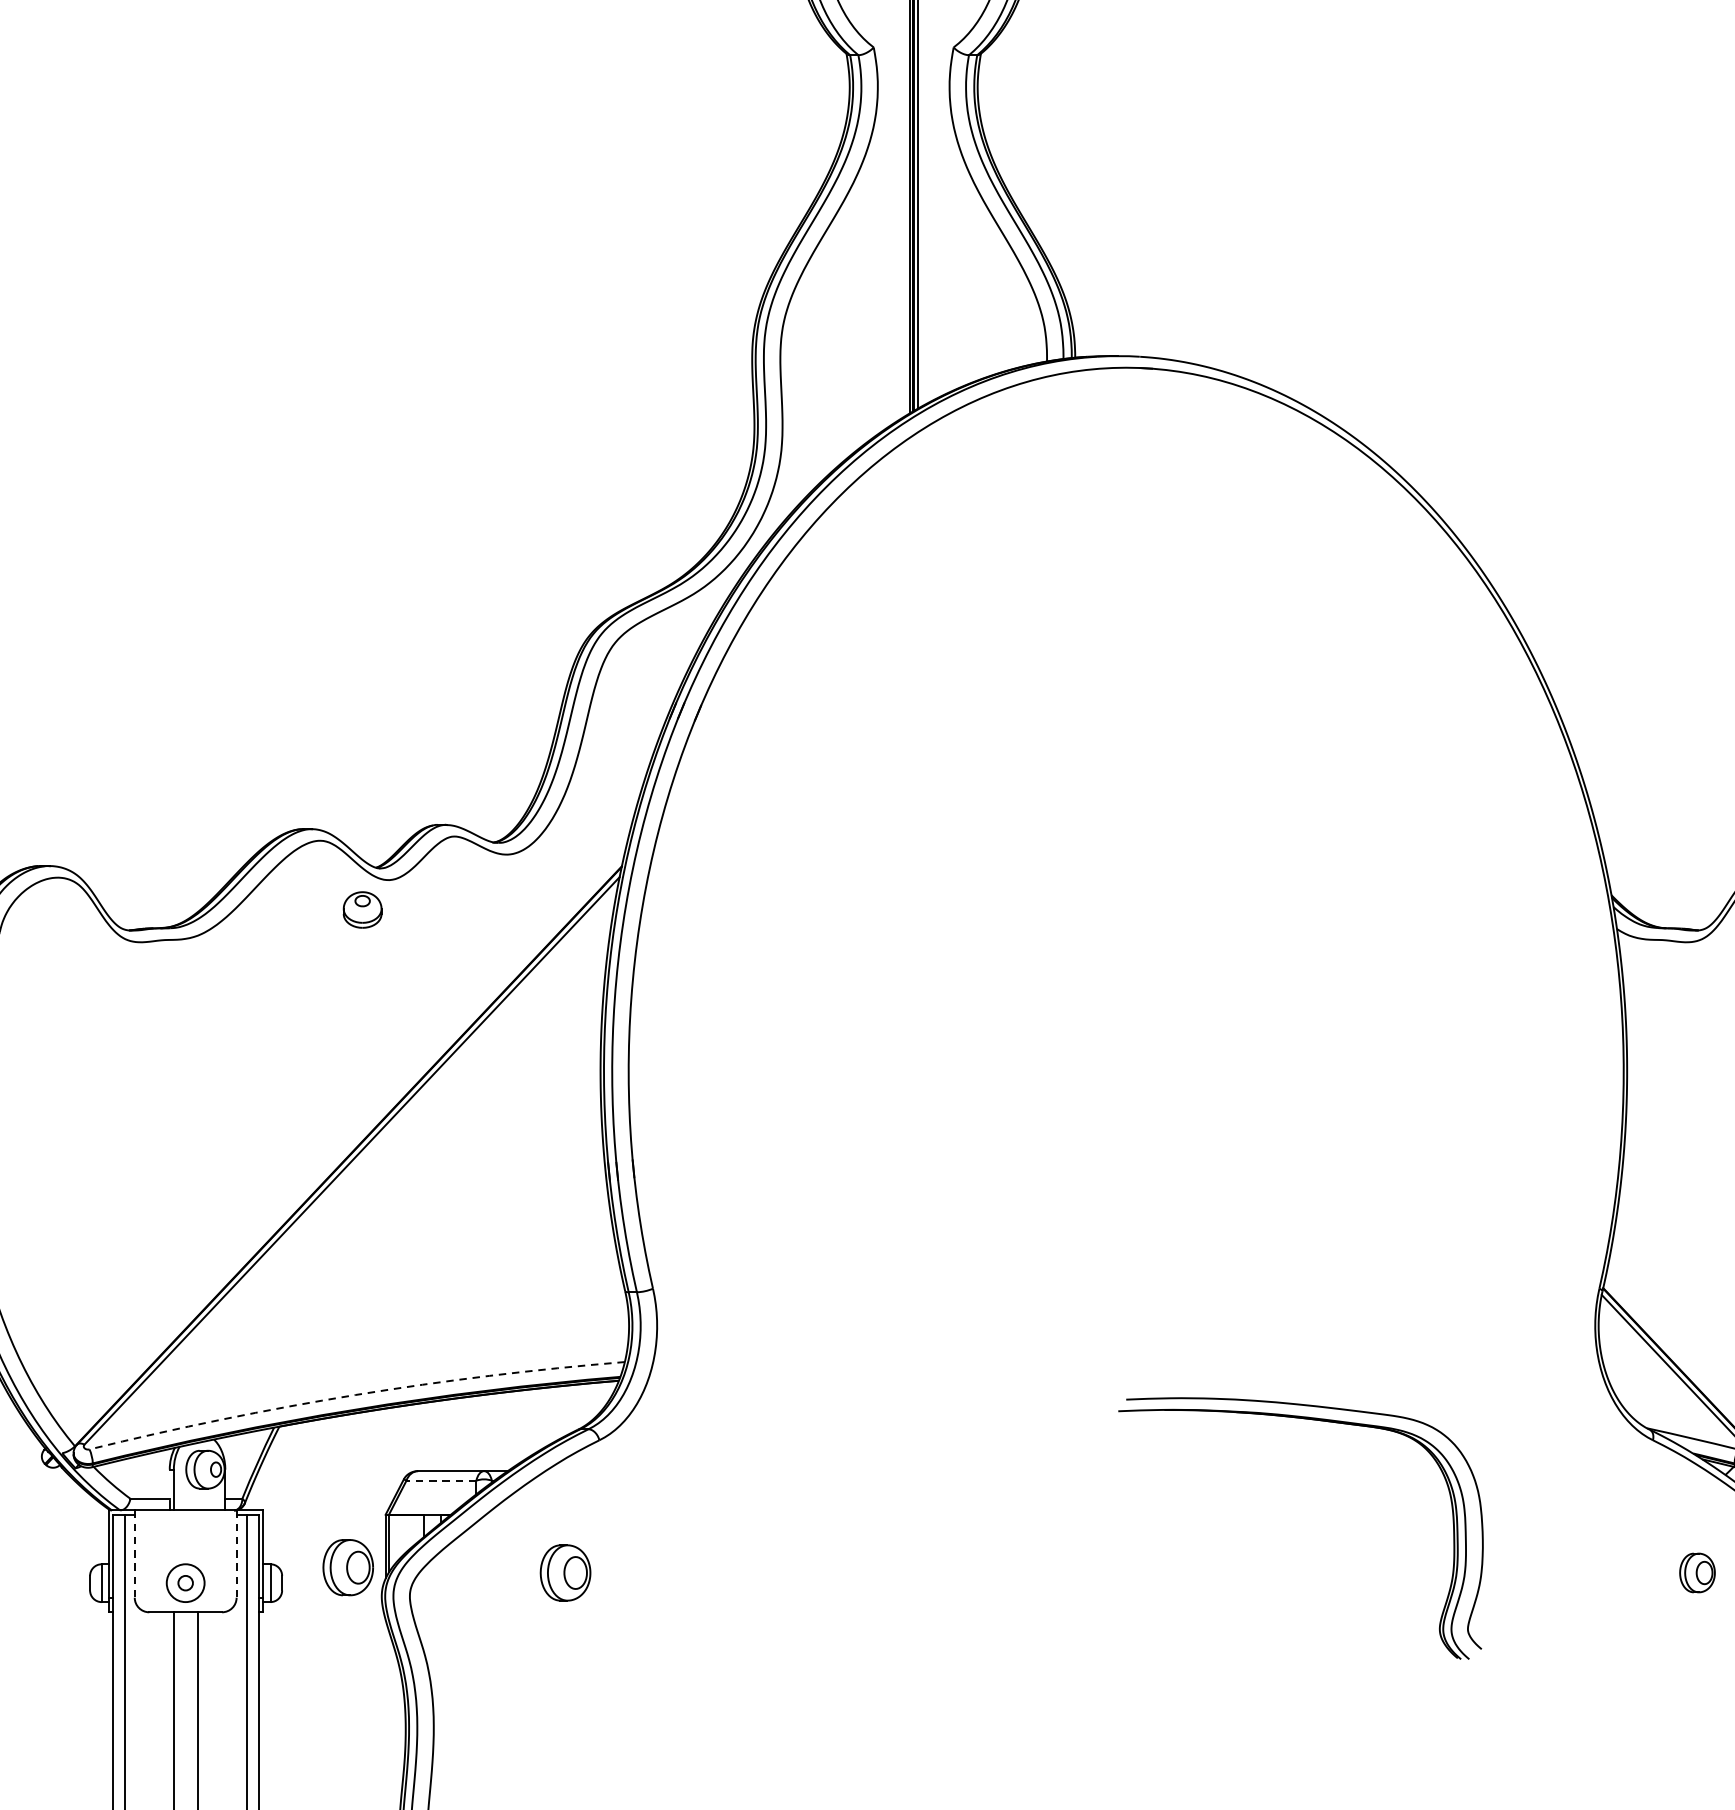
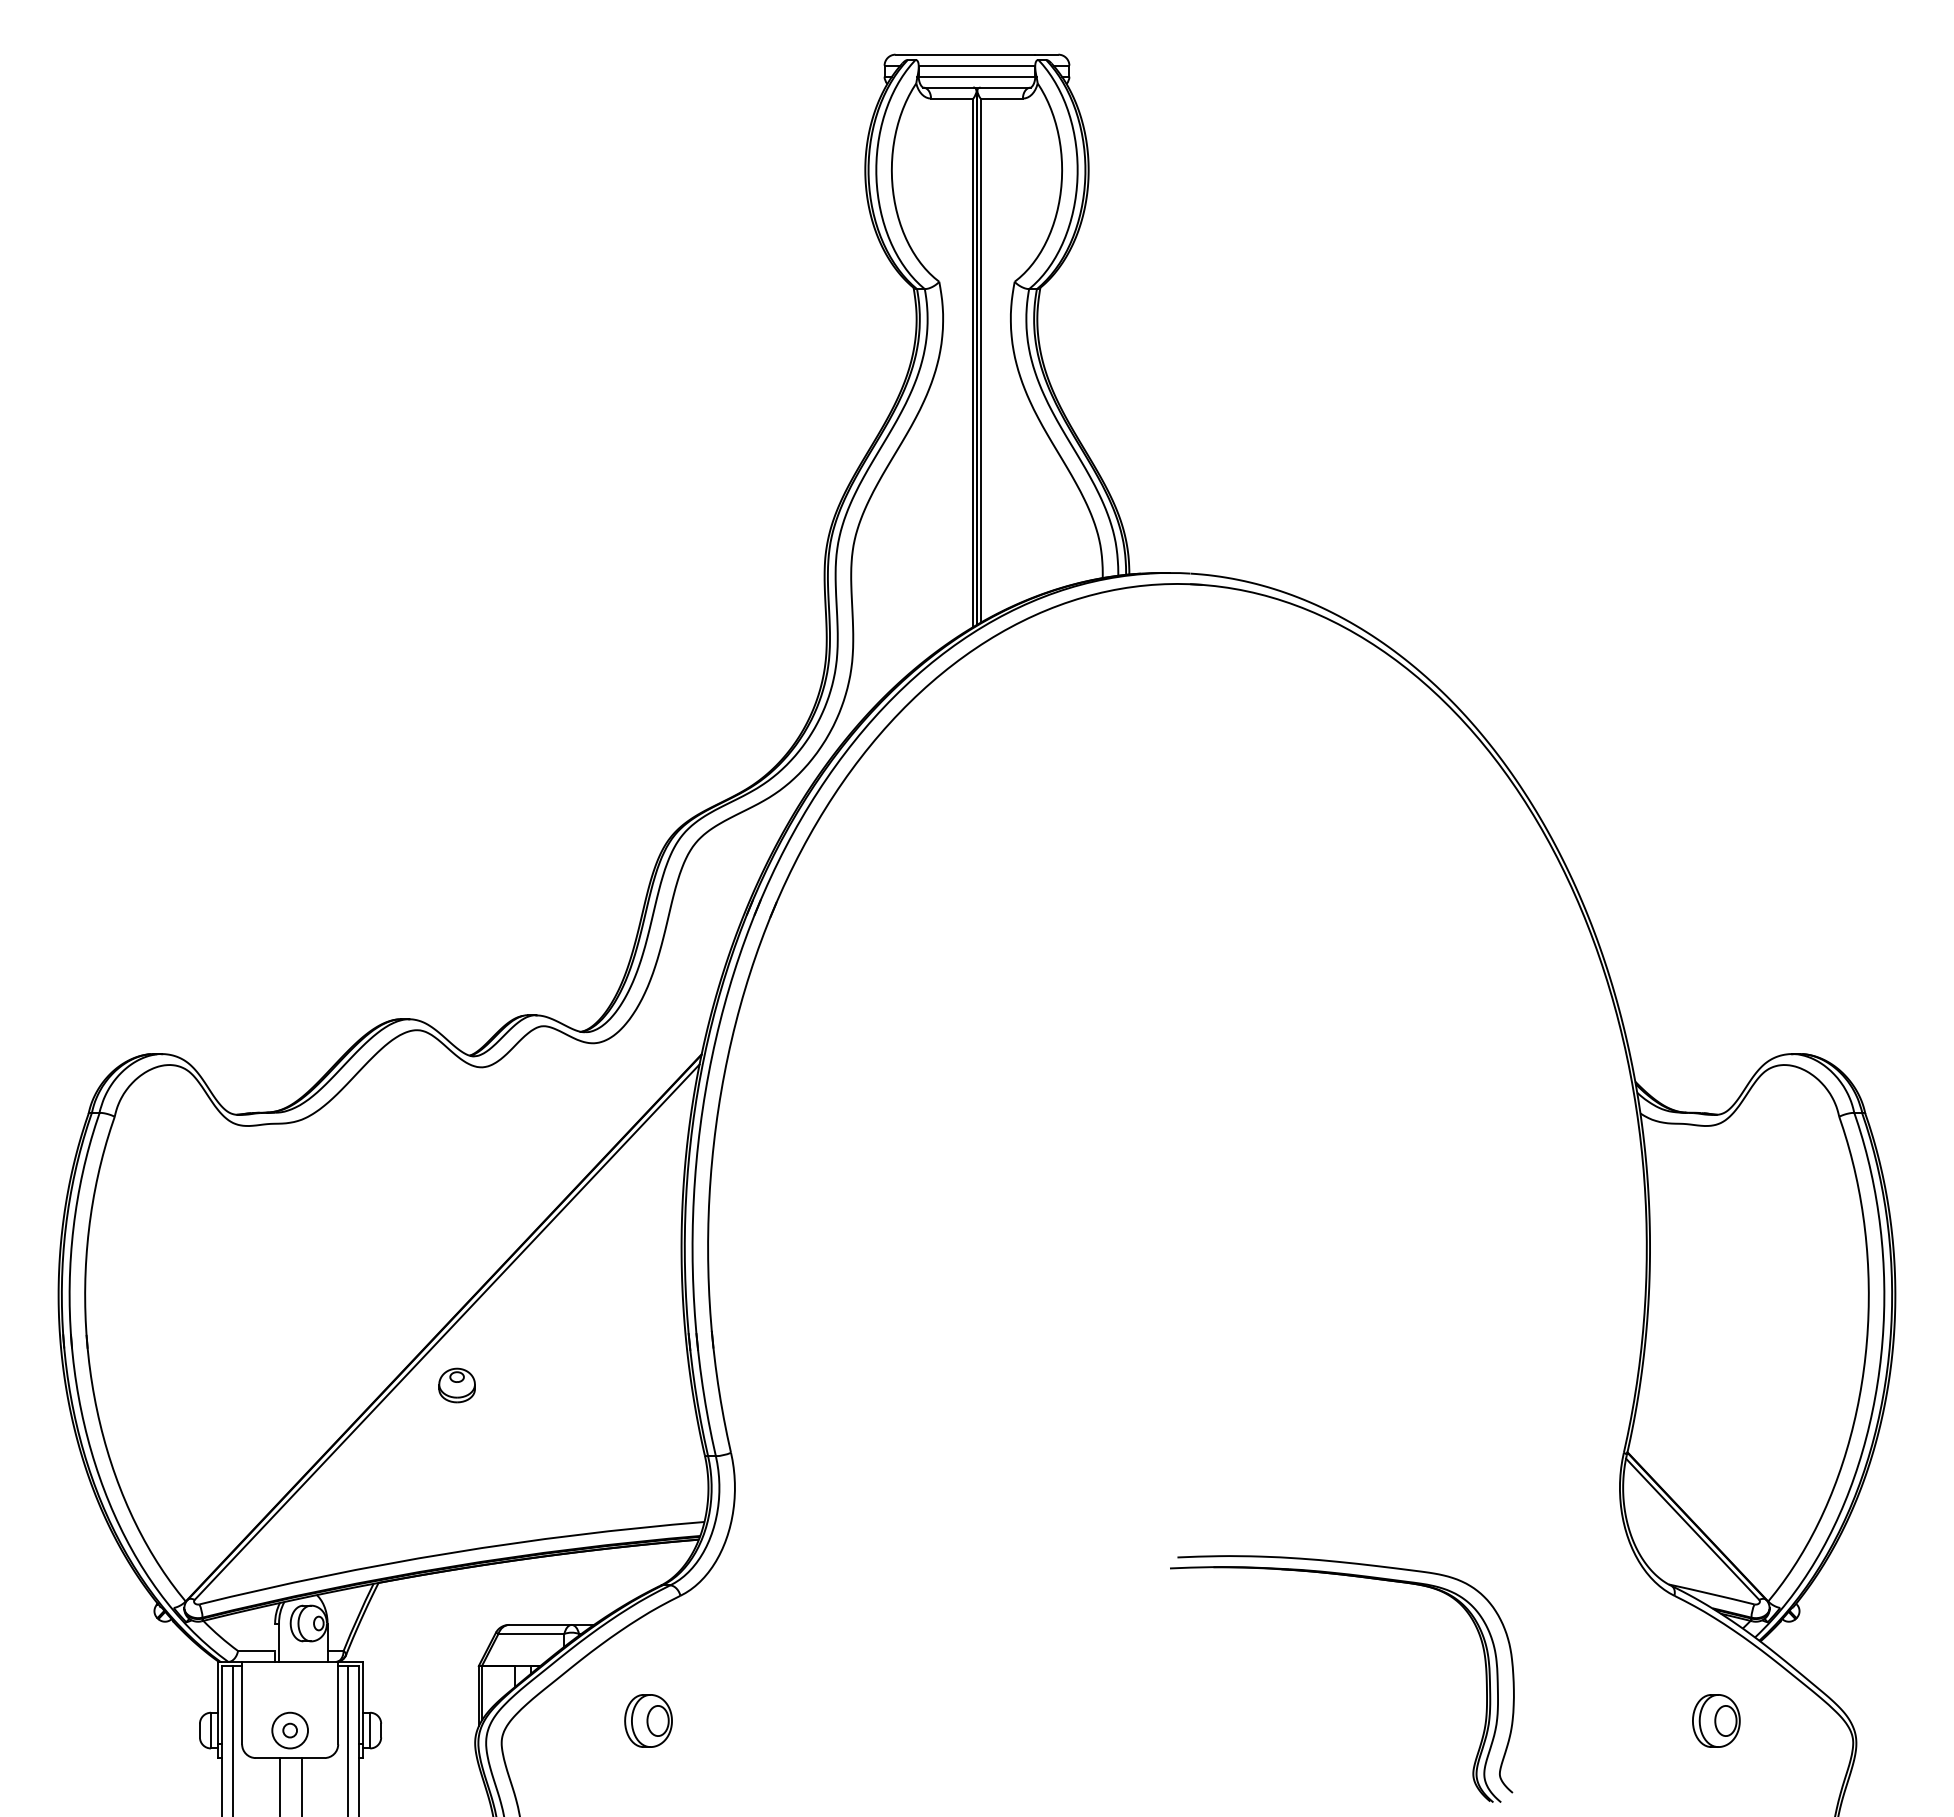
part: (361, 909) -> (456, 1385), moved
arc: (355, 1395) -> (450, 1553), dashed -> solid
line: (441, 1480) -> (531, 1633), dashed -> solid
line: (135, 1554) -> (242, 1703), dashed -> solid
line: (236, 1554) -> (338, 1703), dashed -> solid
part: (348, 1567) -> (443, 1715), removed
part: (1697, 1572) -> (1716, 1720), size x1.43

